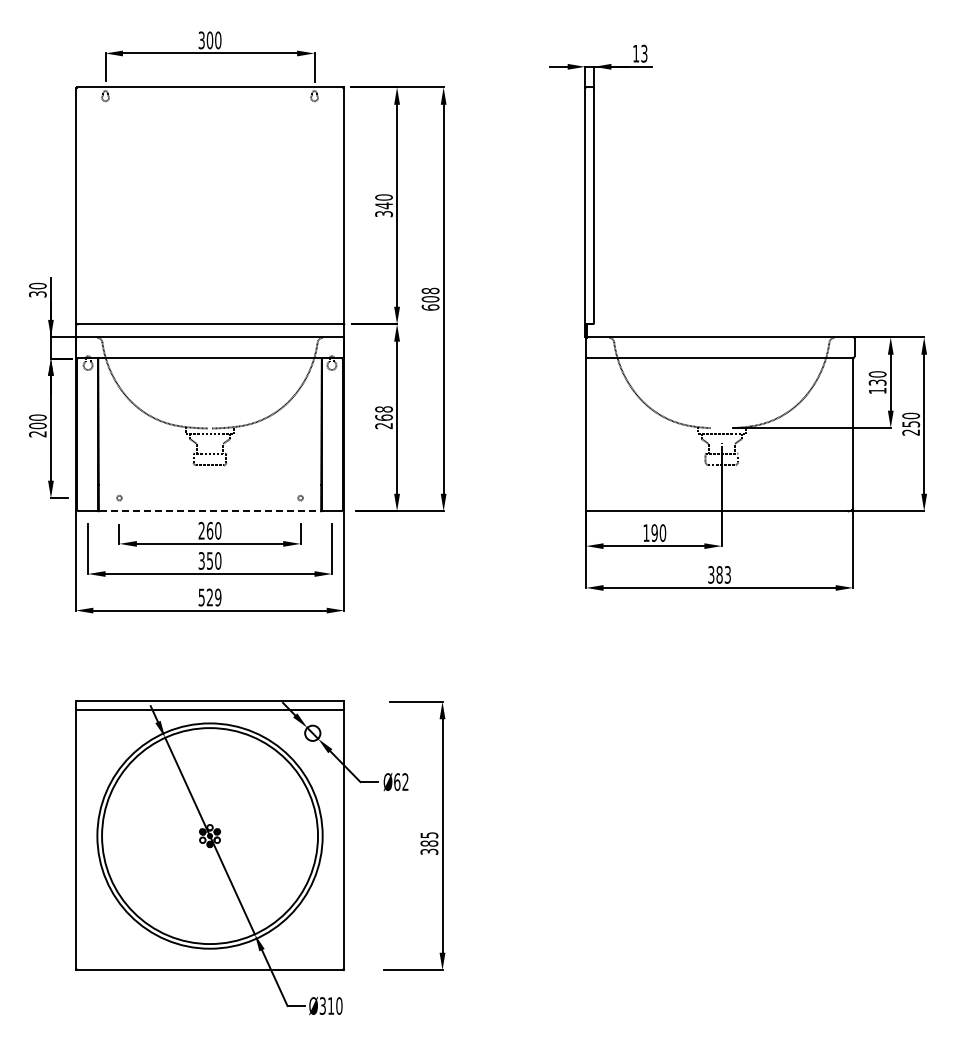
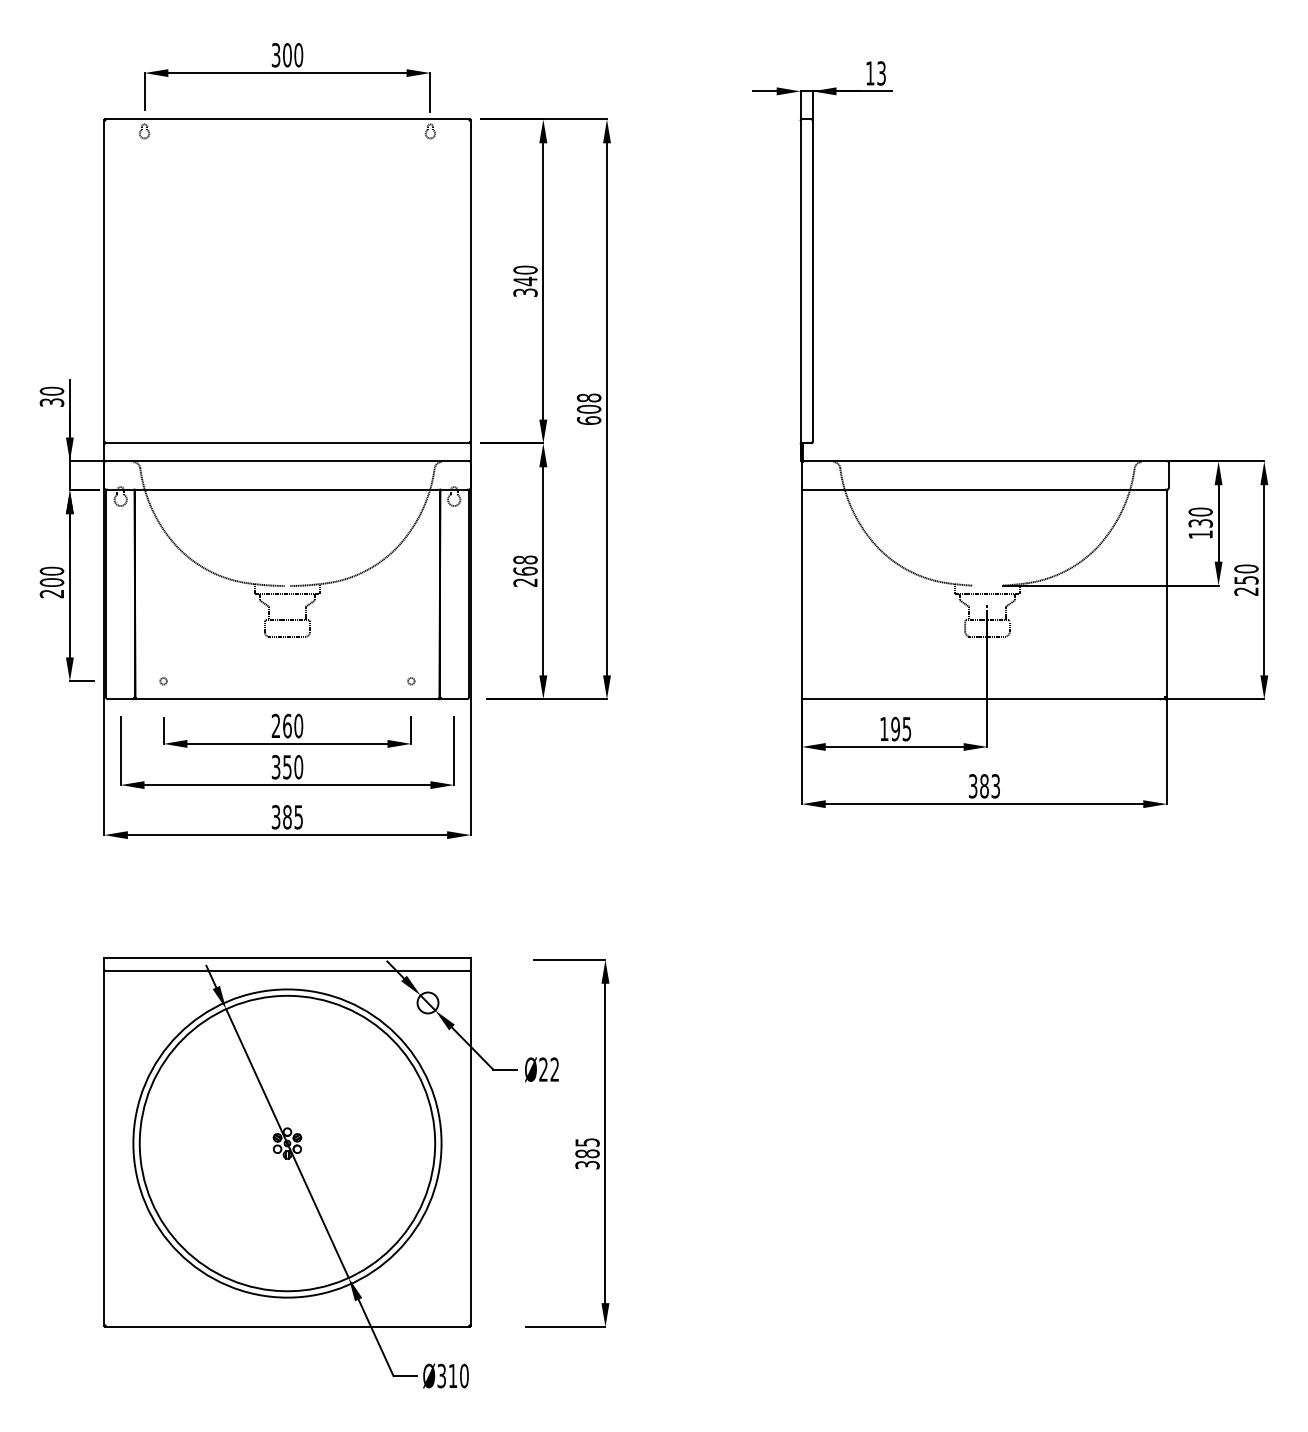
line: (210, 511) -> (288, 699), dashed -> solid
text: (662, 532) -> (906, 728), 190 -> 195
text: (210, 597) -> (288, 817), 529 -> 385
text: (397, 781) -> (543, 1068), Ø62 -> Ø22

